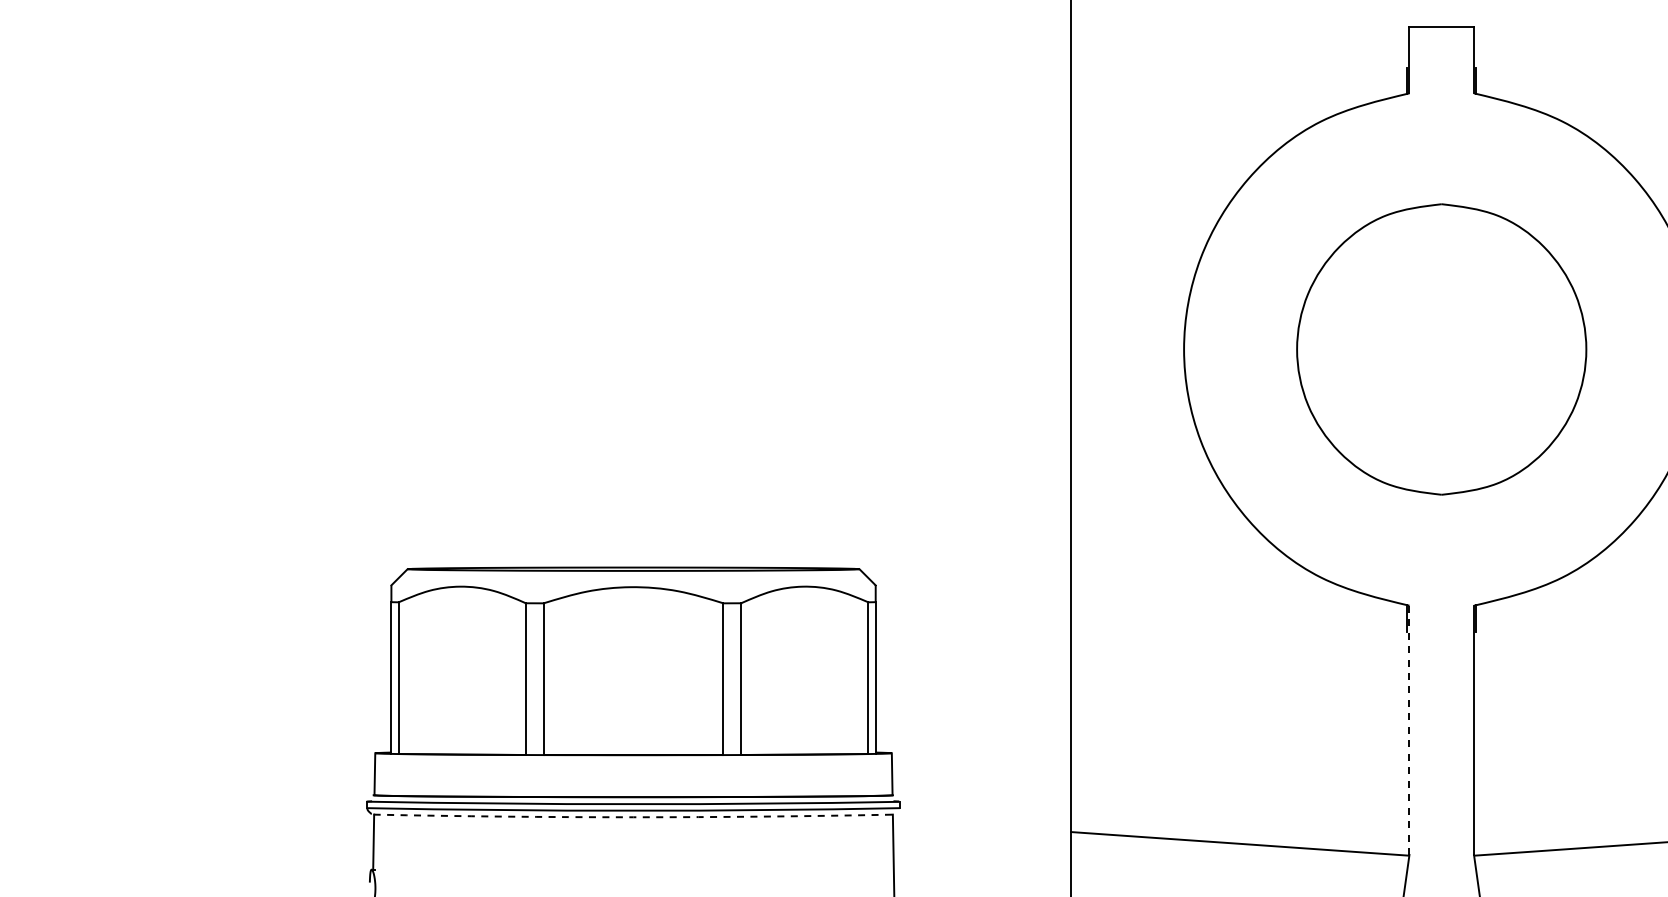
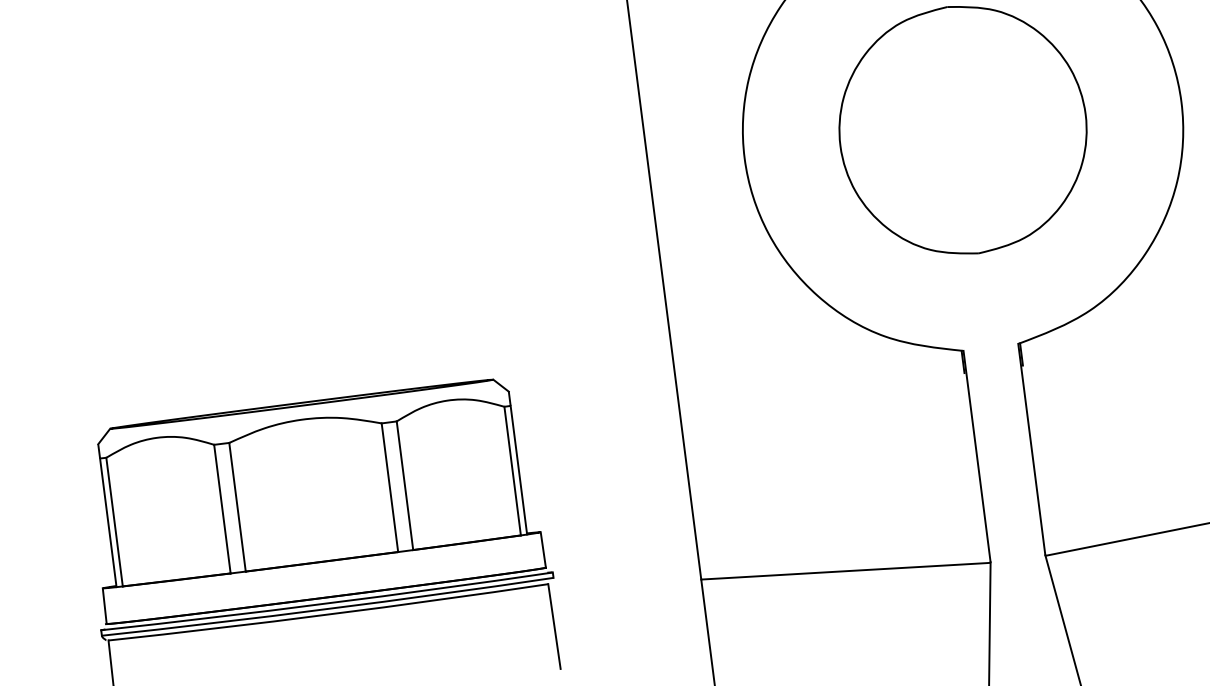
line: (1409, 730) -> (977, 456), dashed -> solid
arc: (633, 817) -> (328, 614), dashed -> solid

